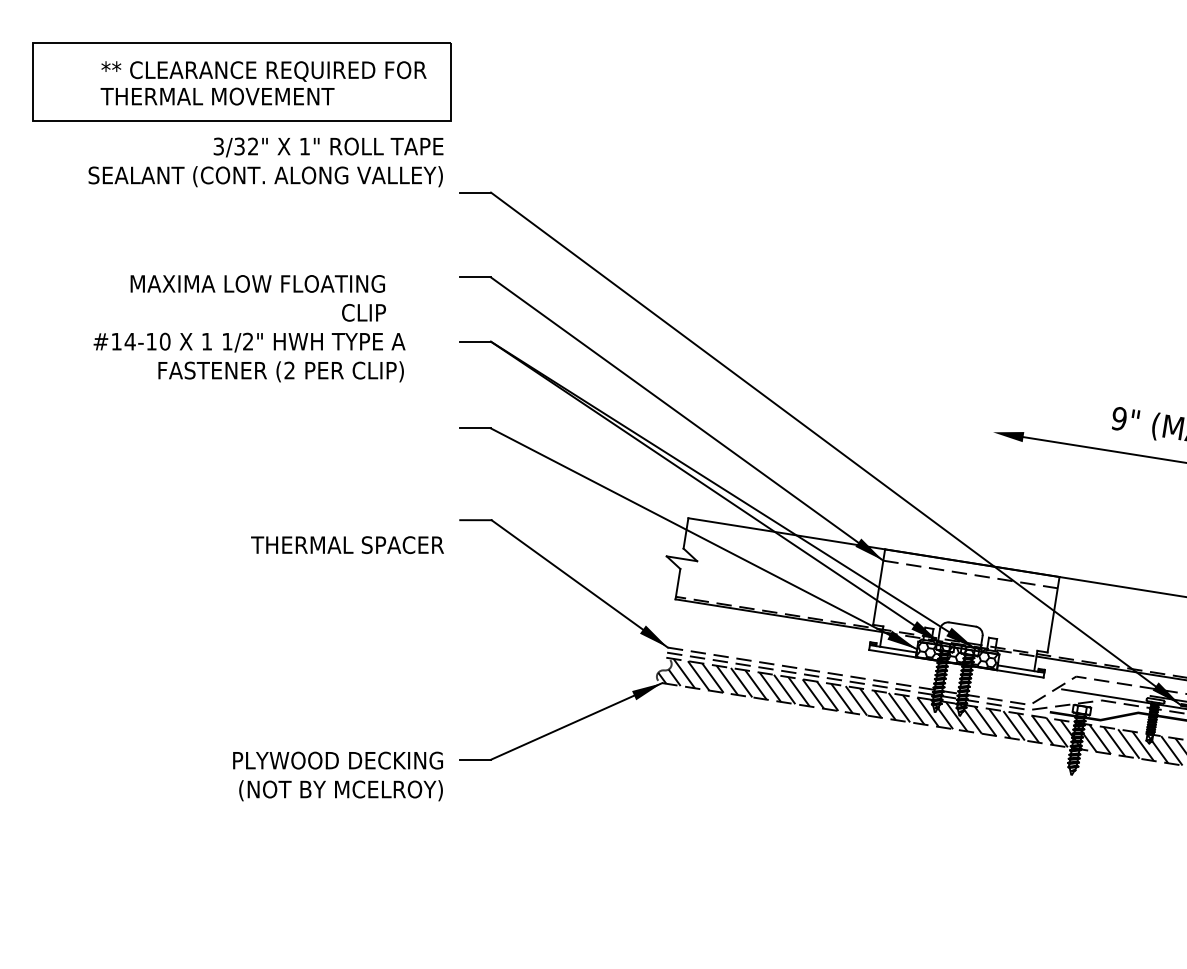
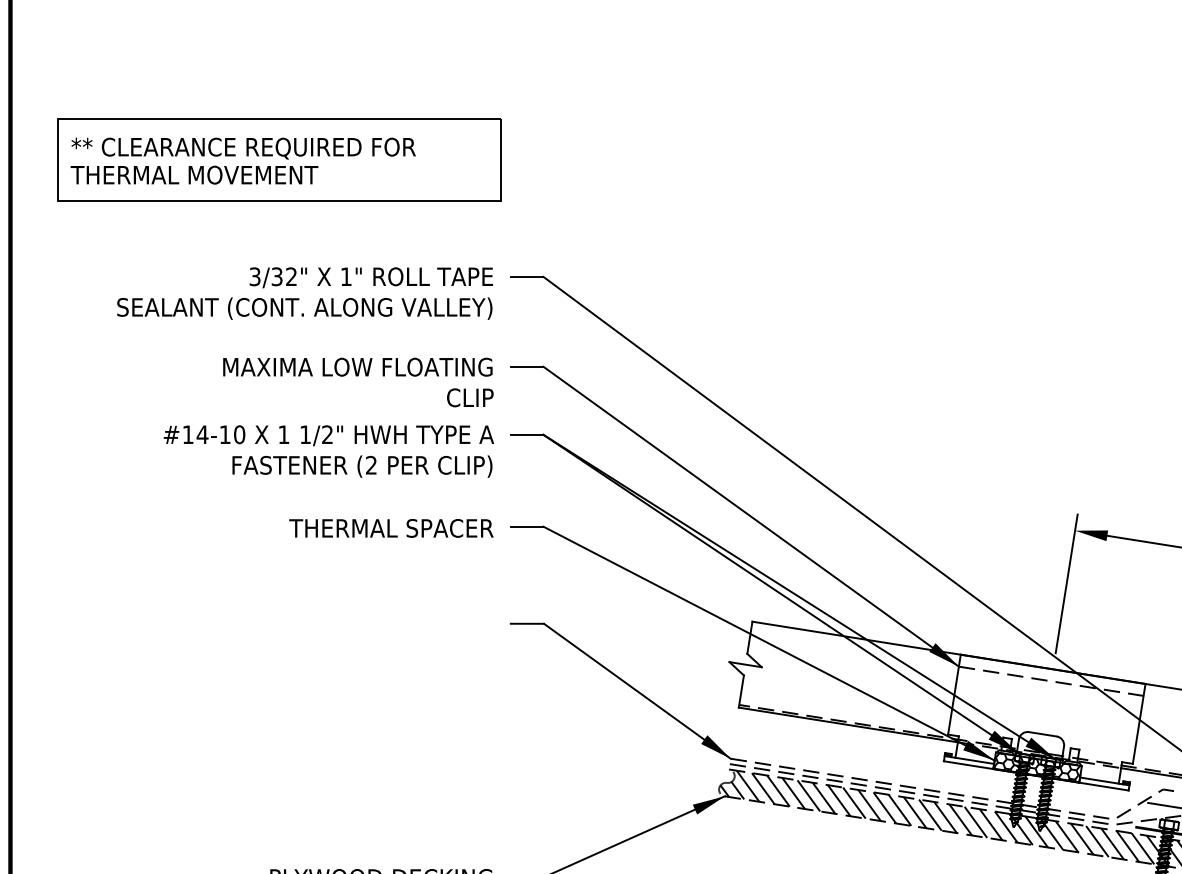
text: (263, 83) -> (243, 161), moved
text: (265, 162) -> (304, 293), moved
text: (257, 298) -> (357, 382), moved
text: (249, 357) -> (328, 451), moved
line: (984, 482) -> (1066, 583), added
text: (347, 545) -> (391, 528), moved

